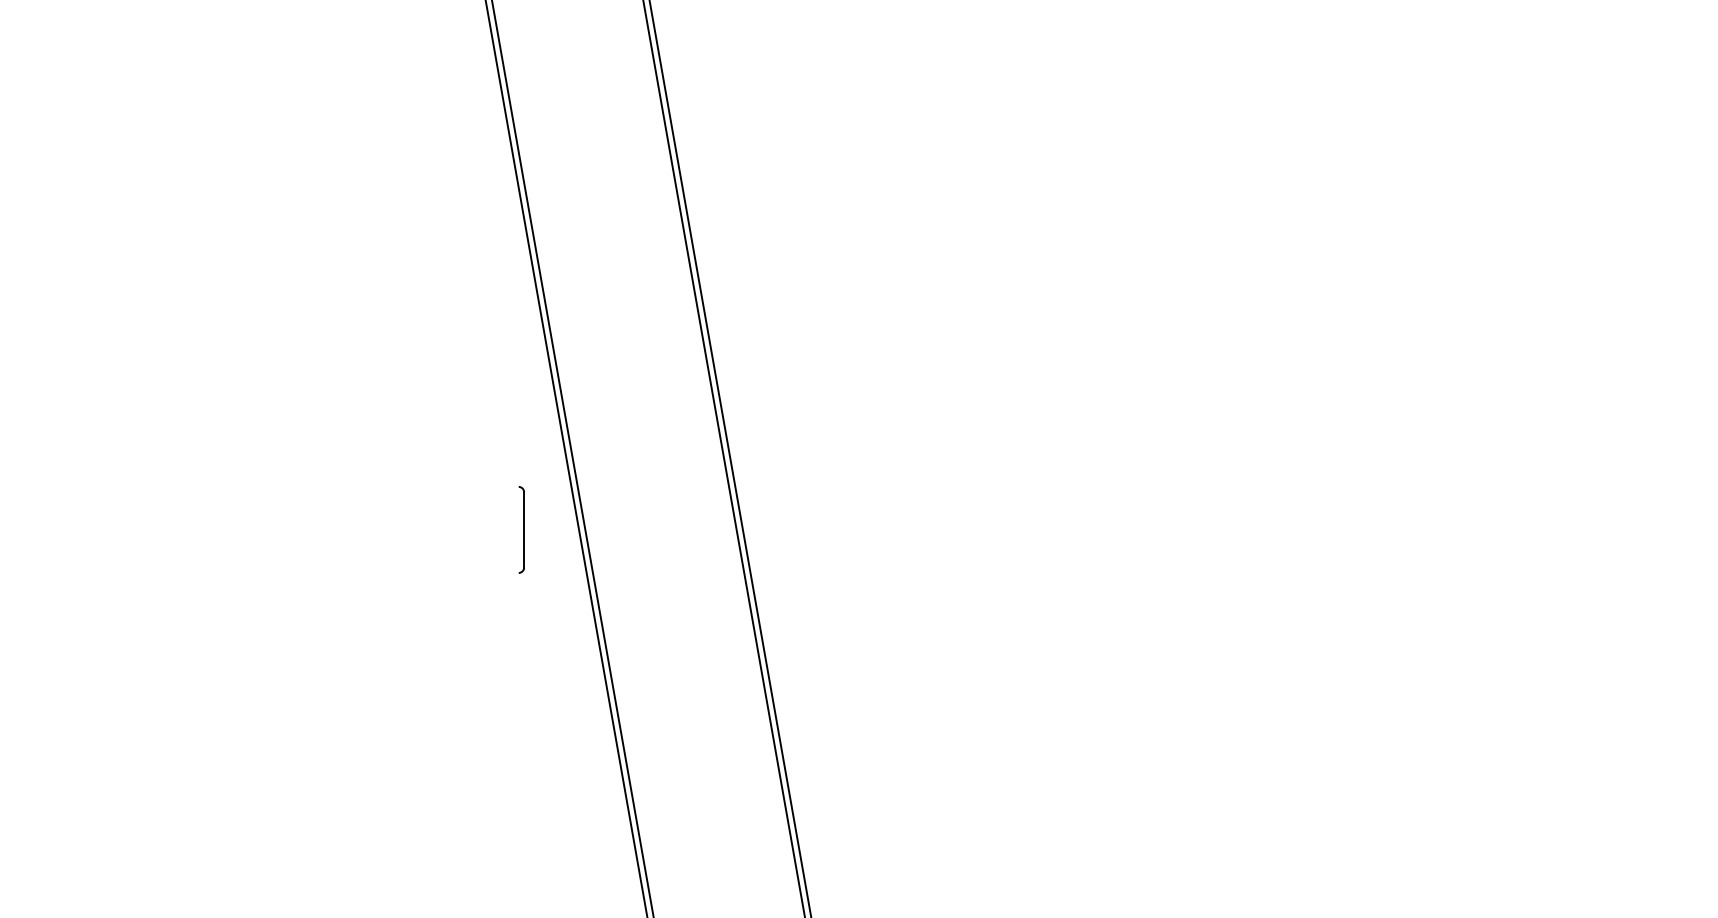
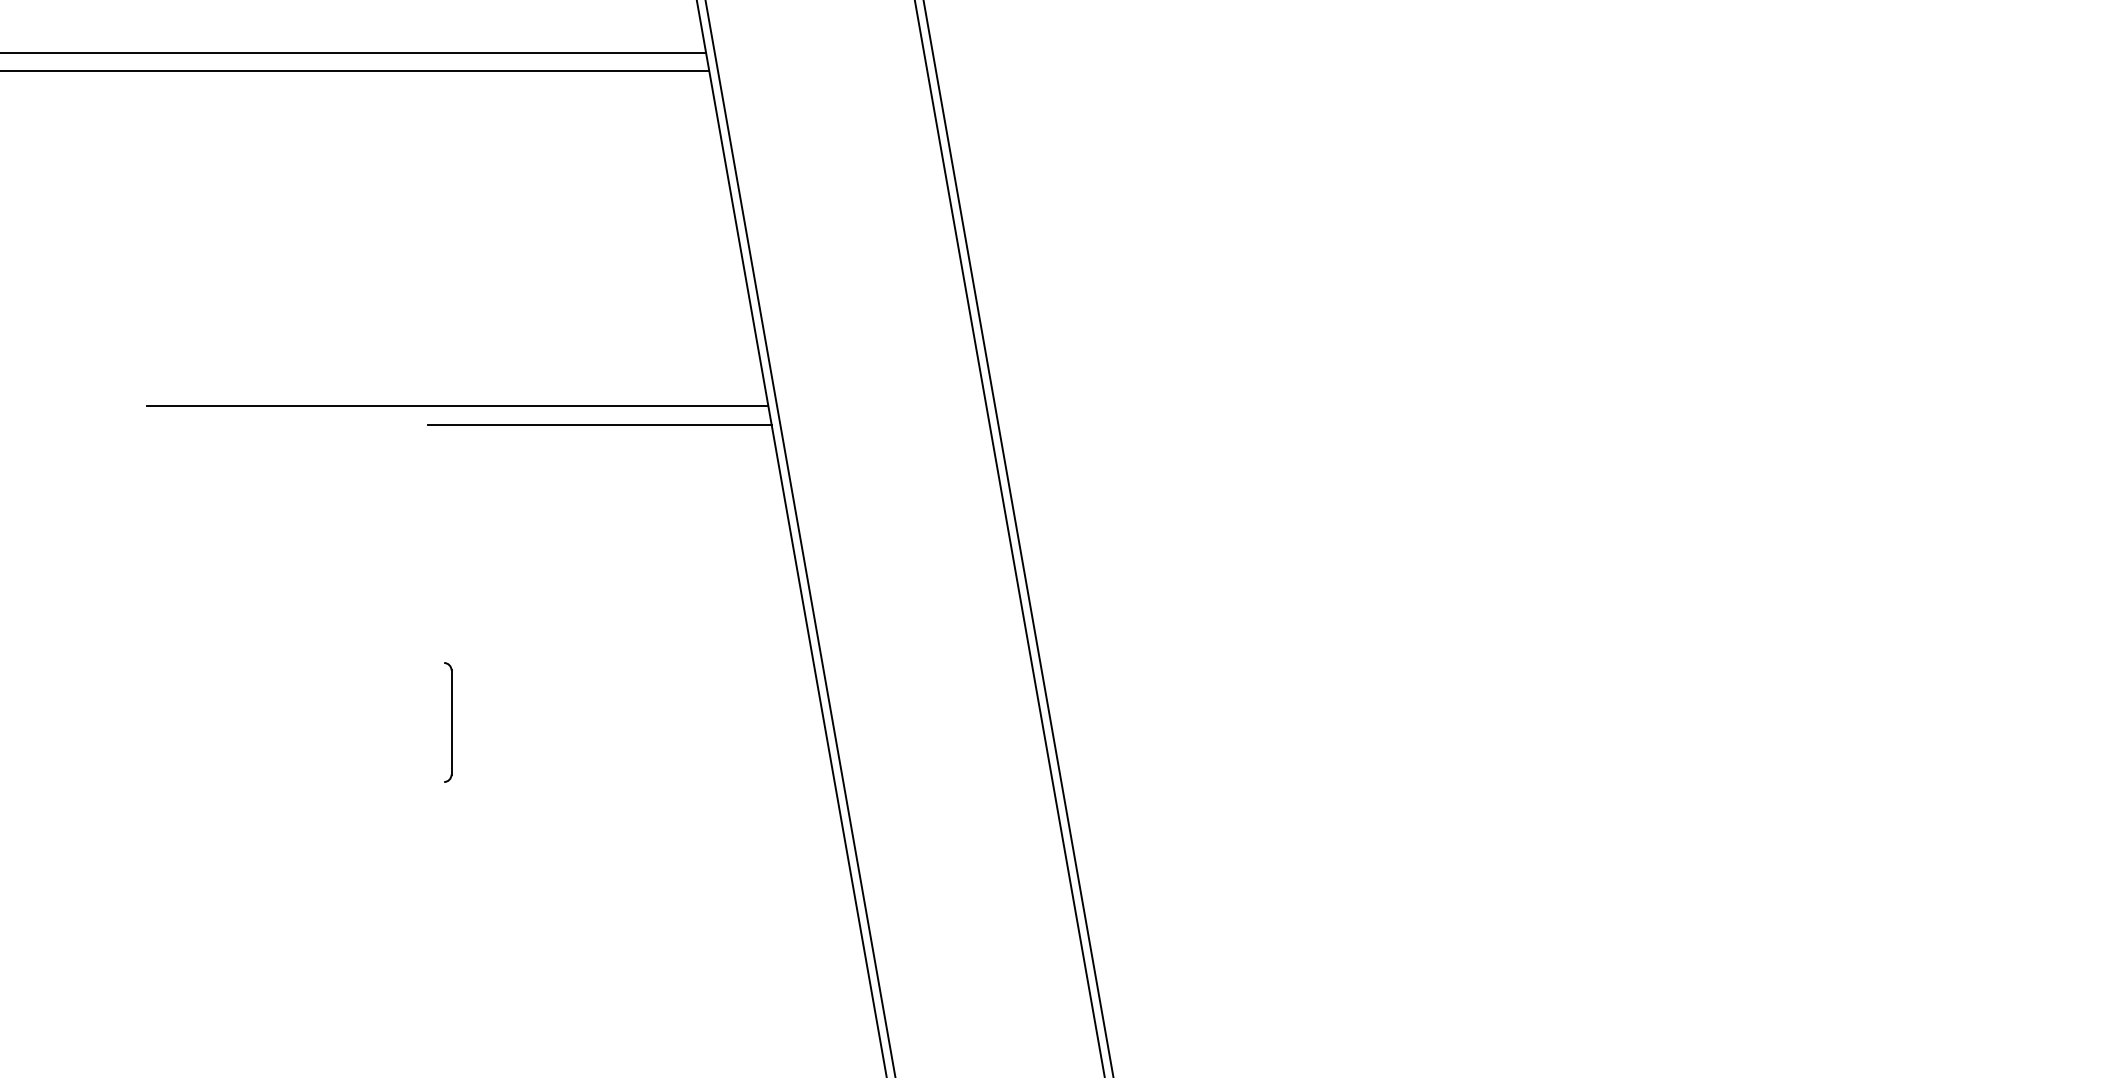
line: (302, 235) -> (457, 406), added
line: (404, 248) -> (598, 424), added
part: (521, 529) -> (447, 721), moved

